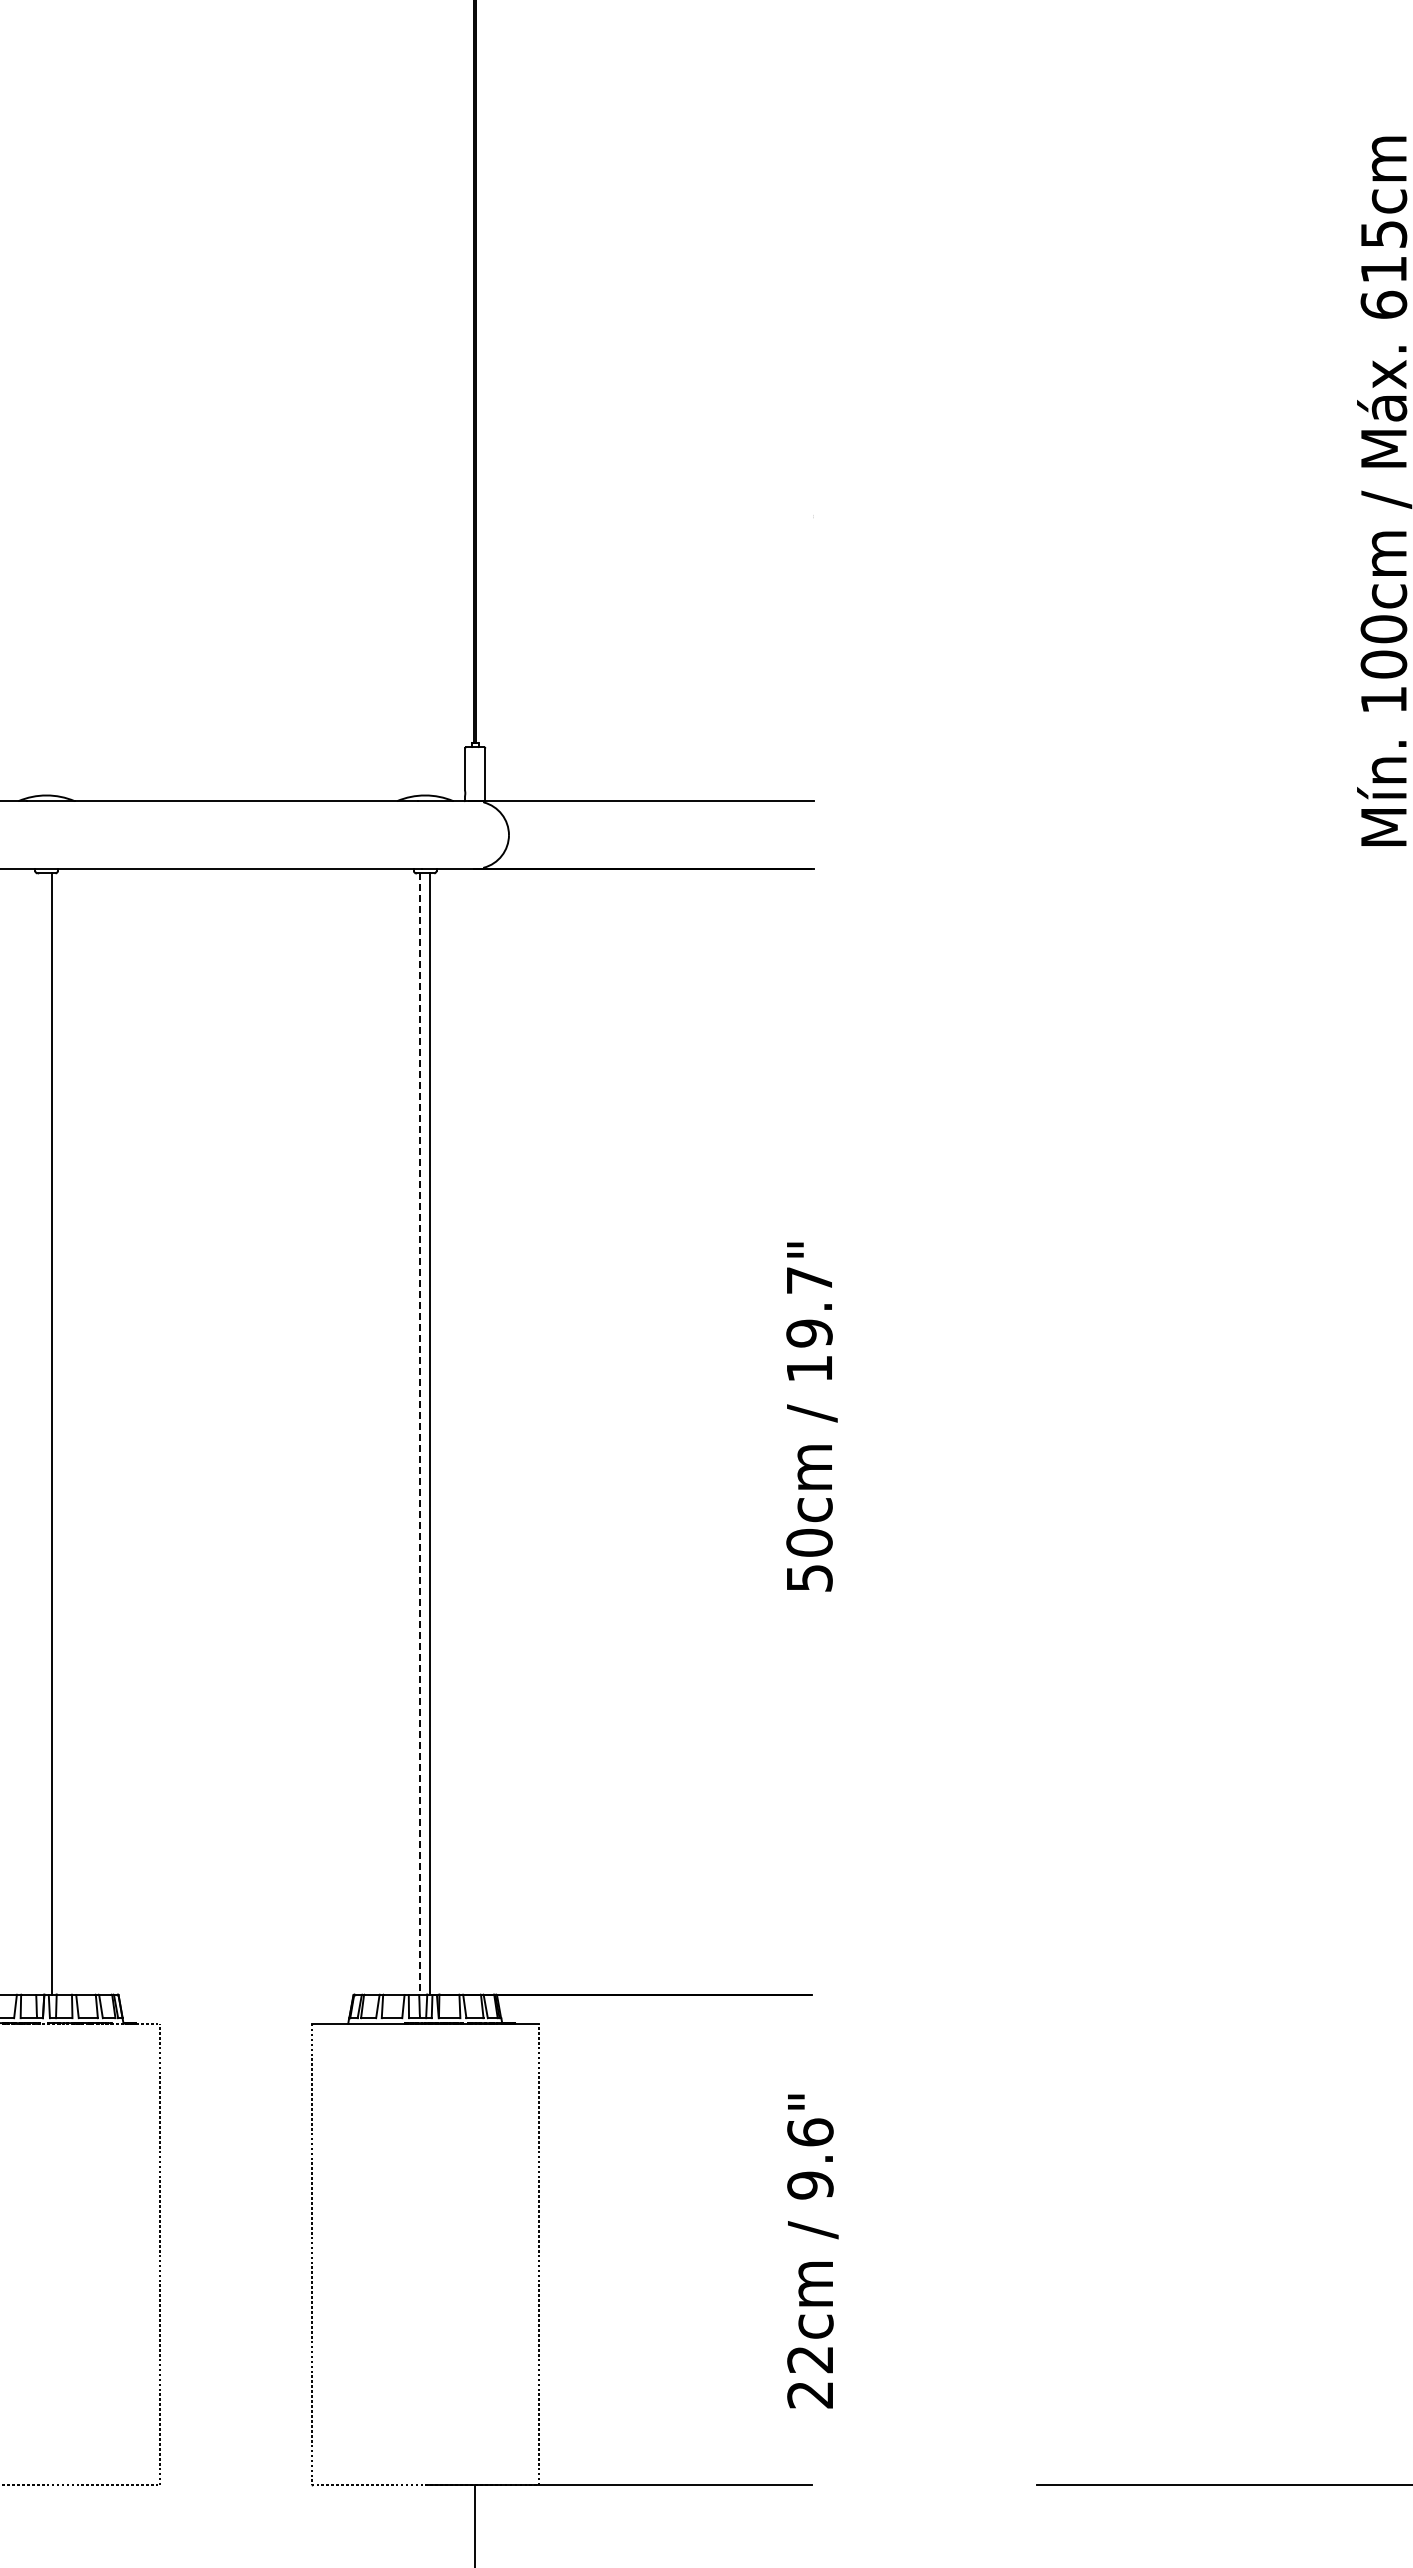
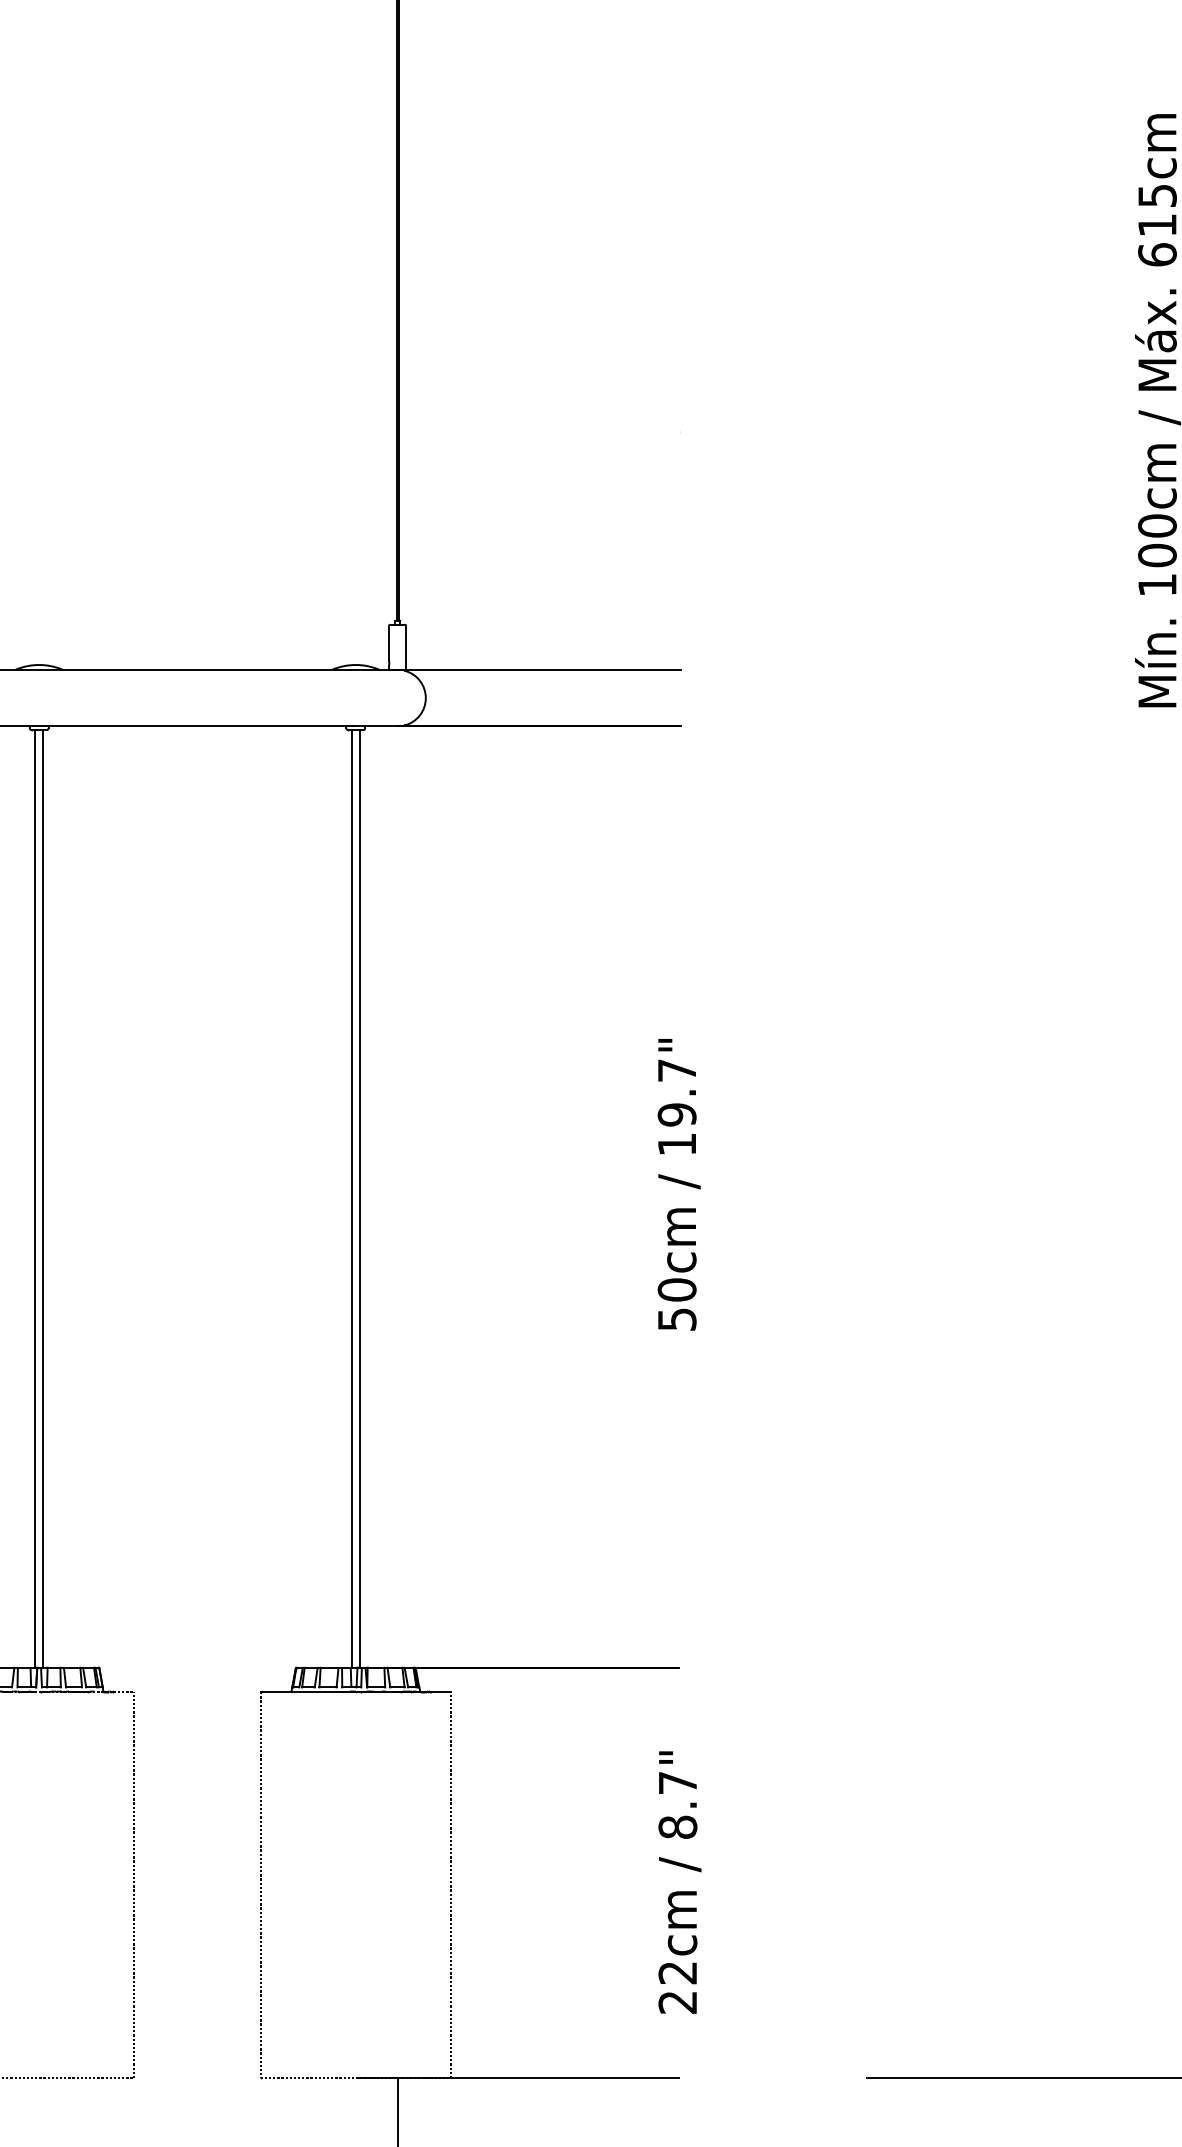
line: (41, 1433) -> (34, 1198), added
line: (420, 1433) -> (351, 1198), dashed -> solid
text: (810, 2158) -> (677, 1804), 9.6" -> 8.7"

